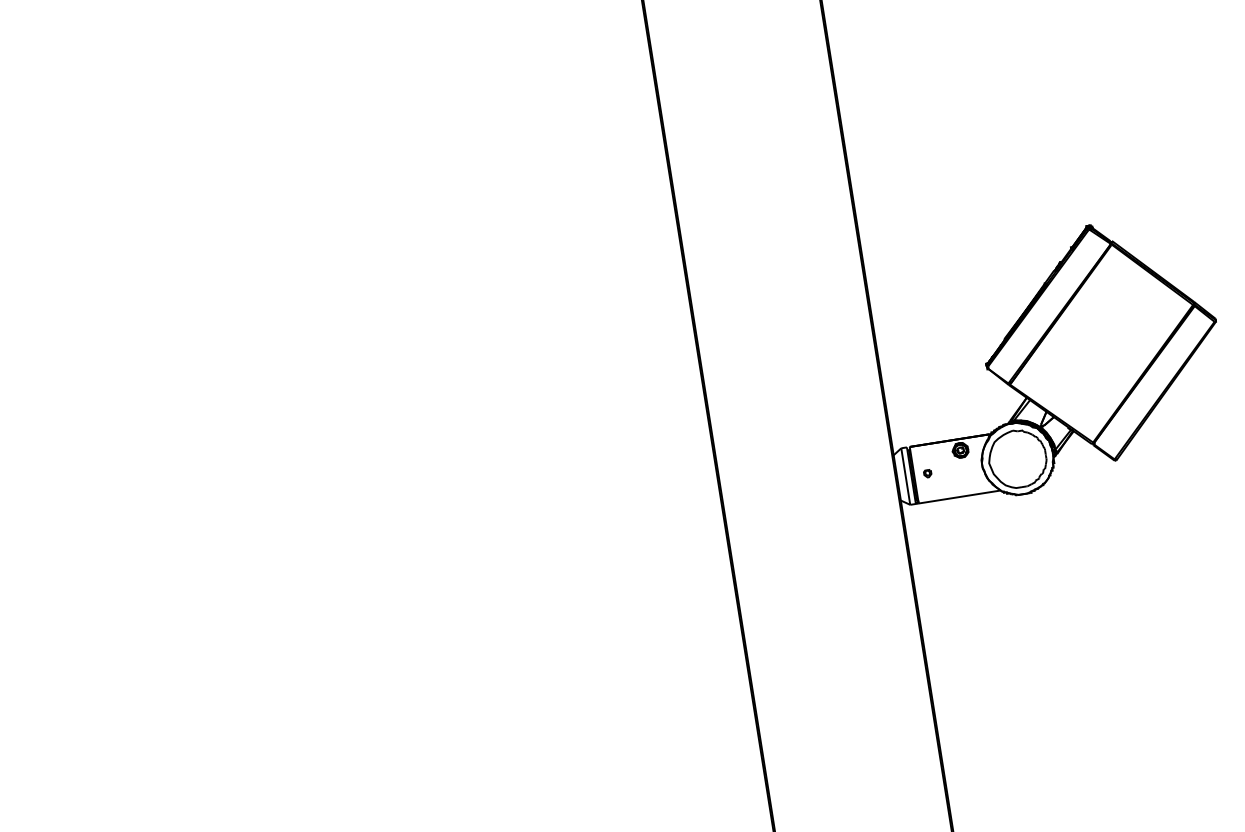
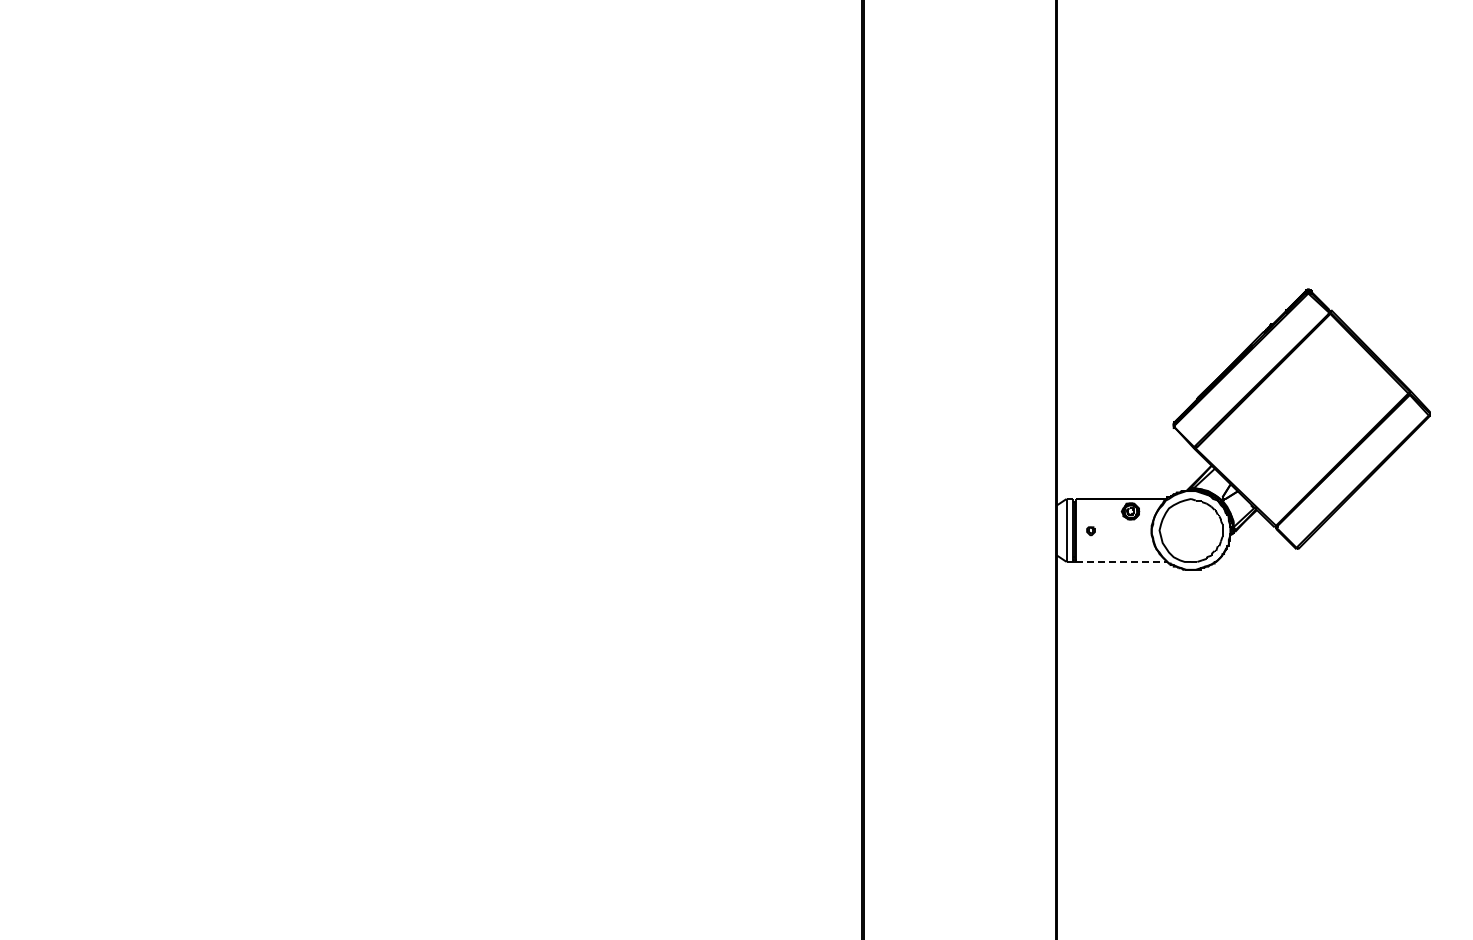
line: (959, 496) -> (1121, 561), solid -> dashed

